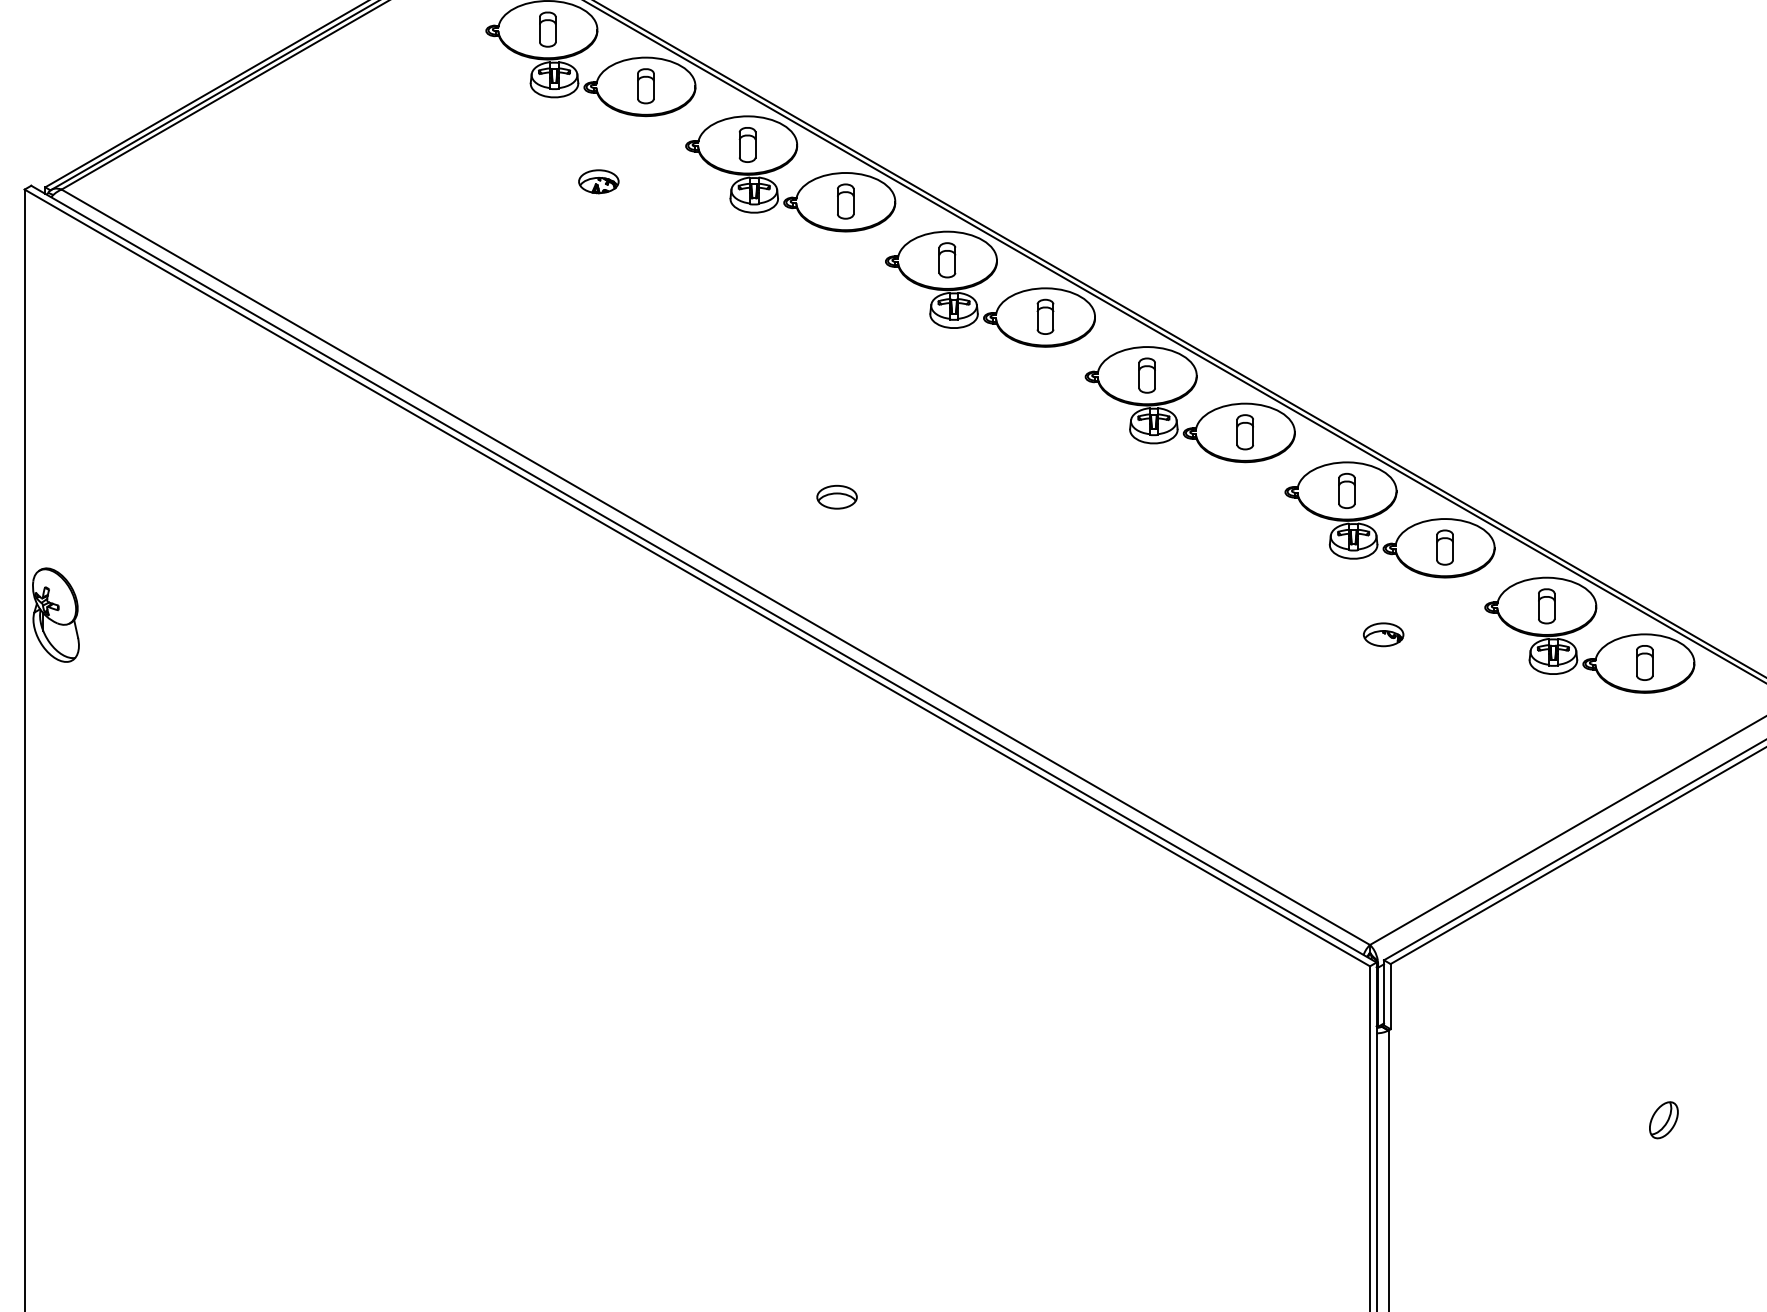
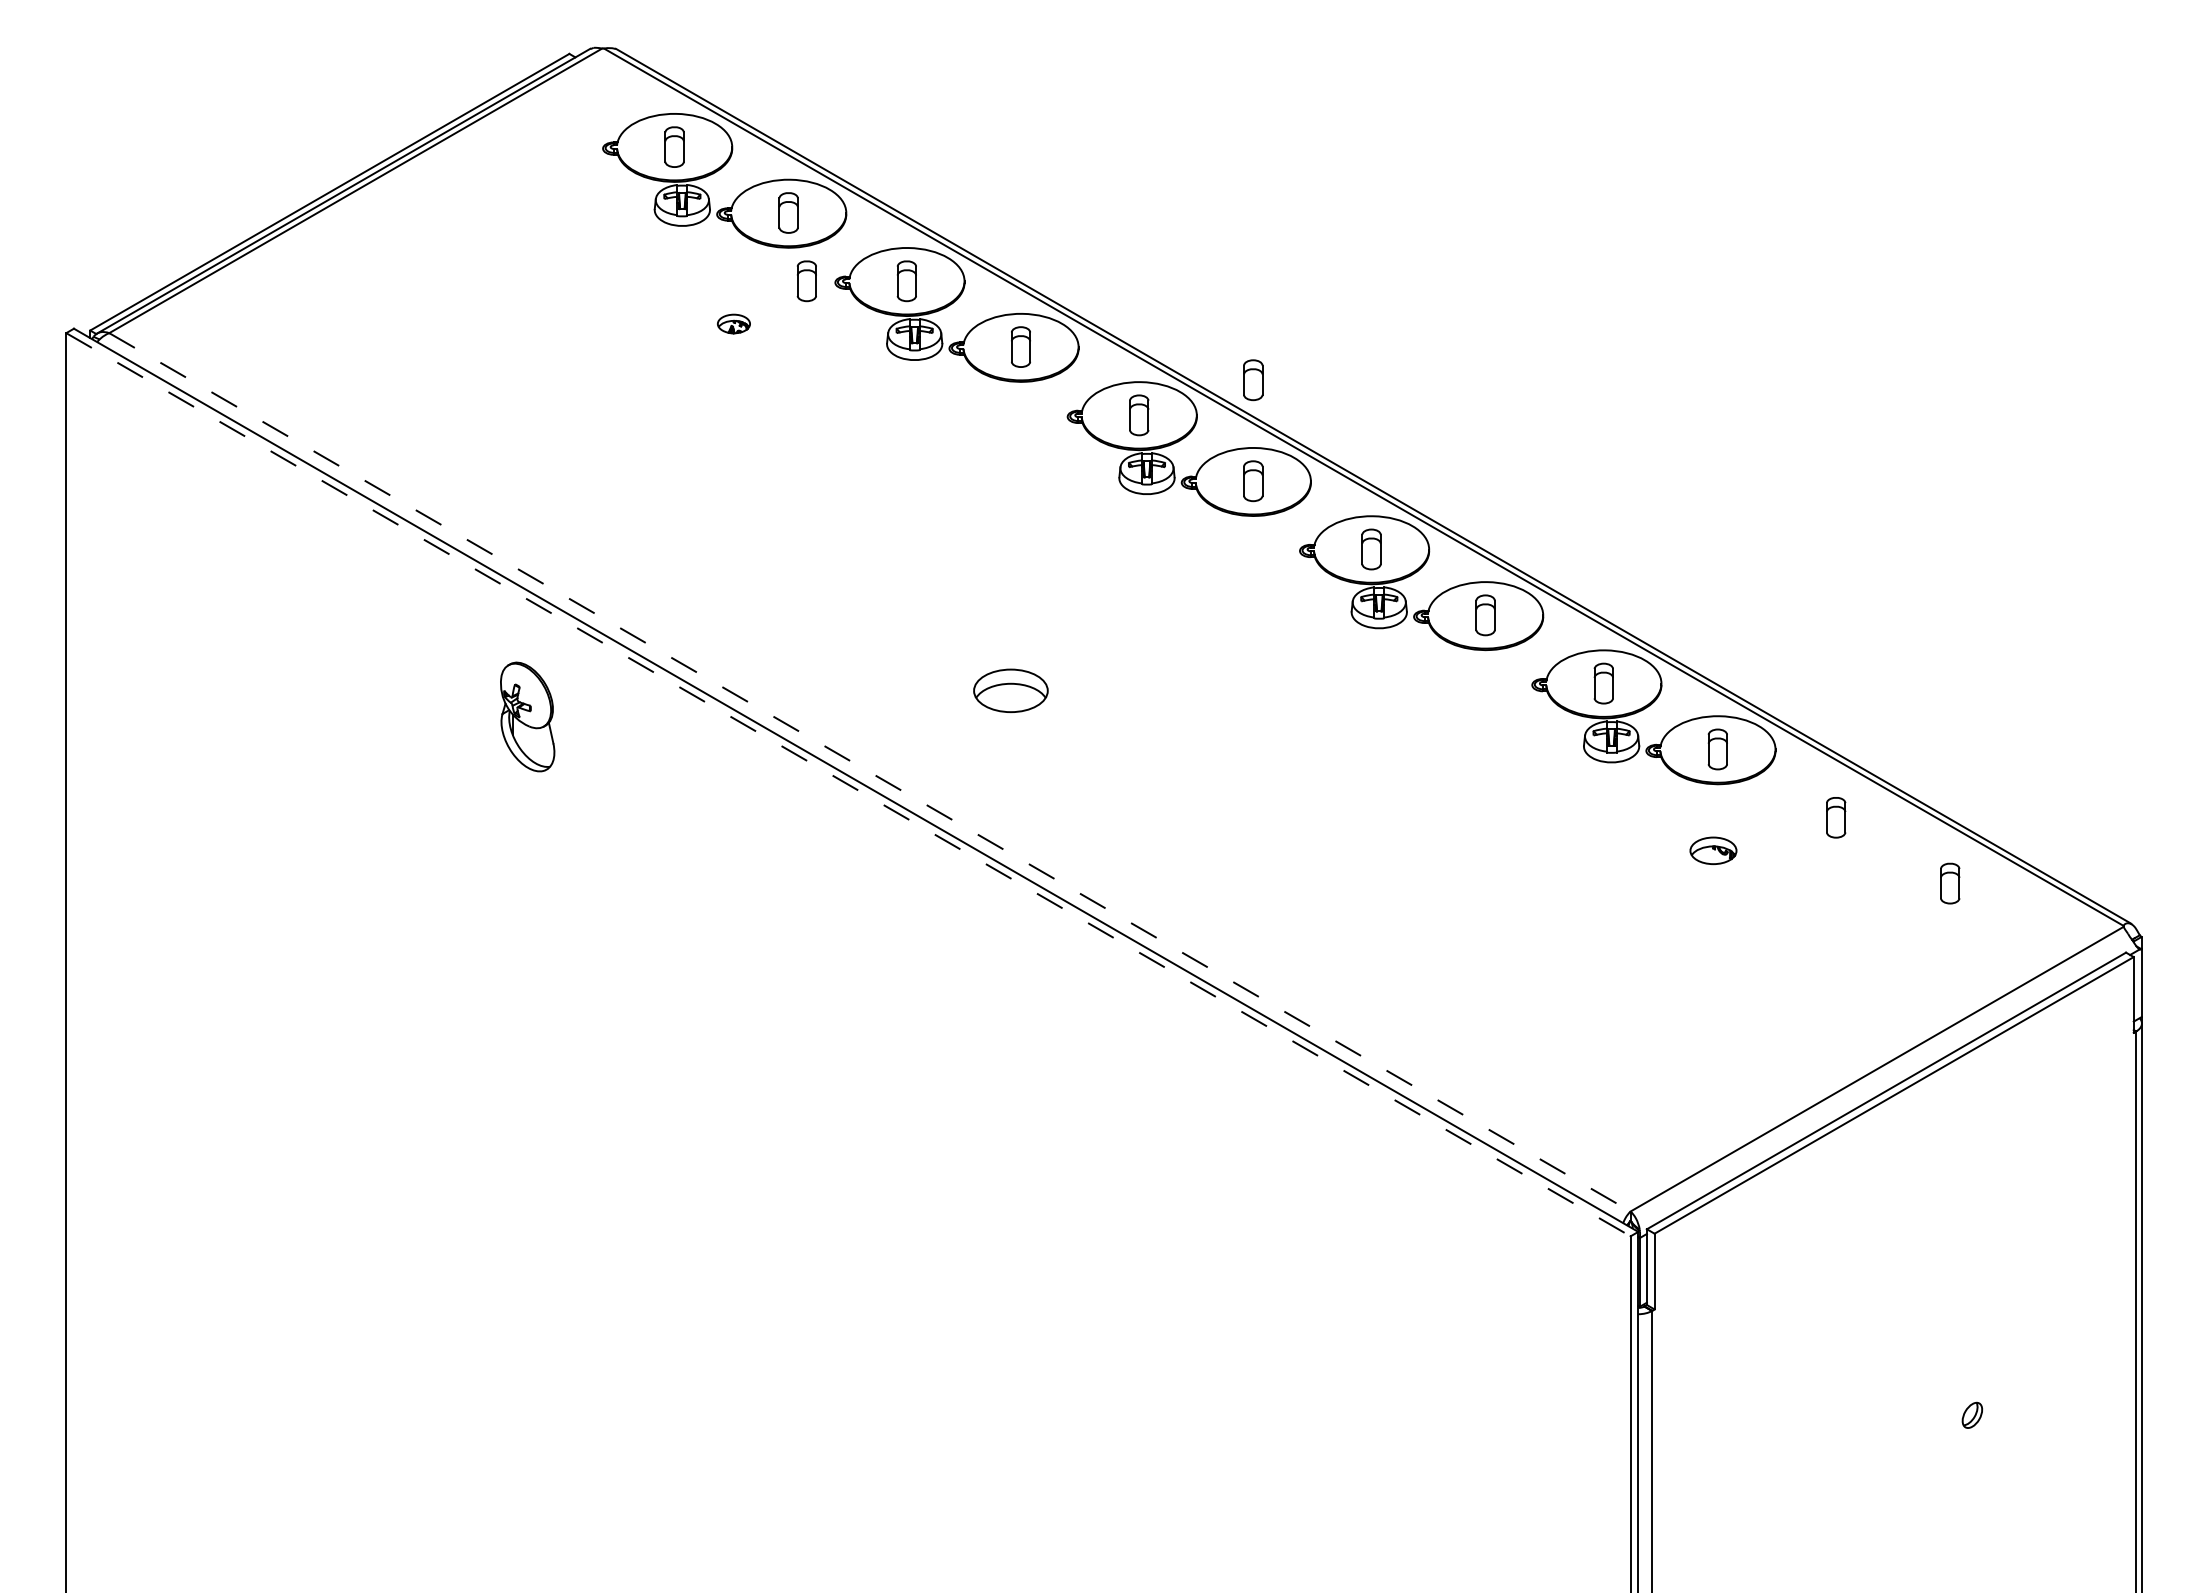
part: (661, 145) -> (806, 281), added
part: (598, 181) -> (733, 323), size x0.7
part: (1045, 230) -> (1253, 380), added
part: (836, 496) -> (1010, 690), size x1.6
line: (716, 567) -> (870, 772), solid -> dashed
line: (697, 577) -> (848, 784), solid -> dashed
part: (55, 614) -> (527, 716), moved
part: (1584, 627) -> (1879, 842), removed
part: (1383, 634) -> (1713, 850), moved
part: (1664, 1120) -> (1972, 1415), size x0.6

